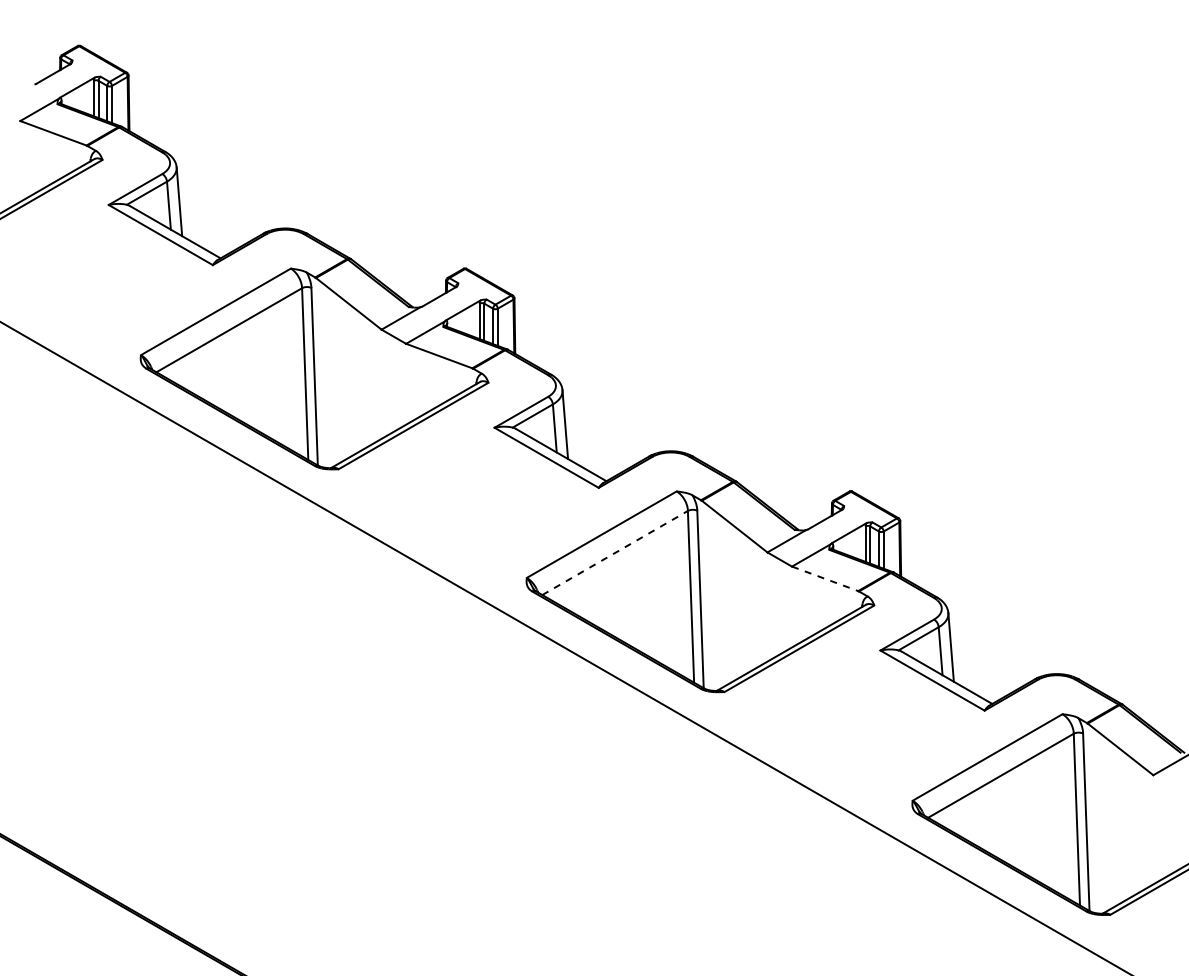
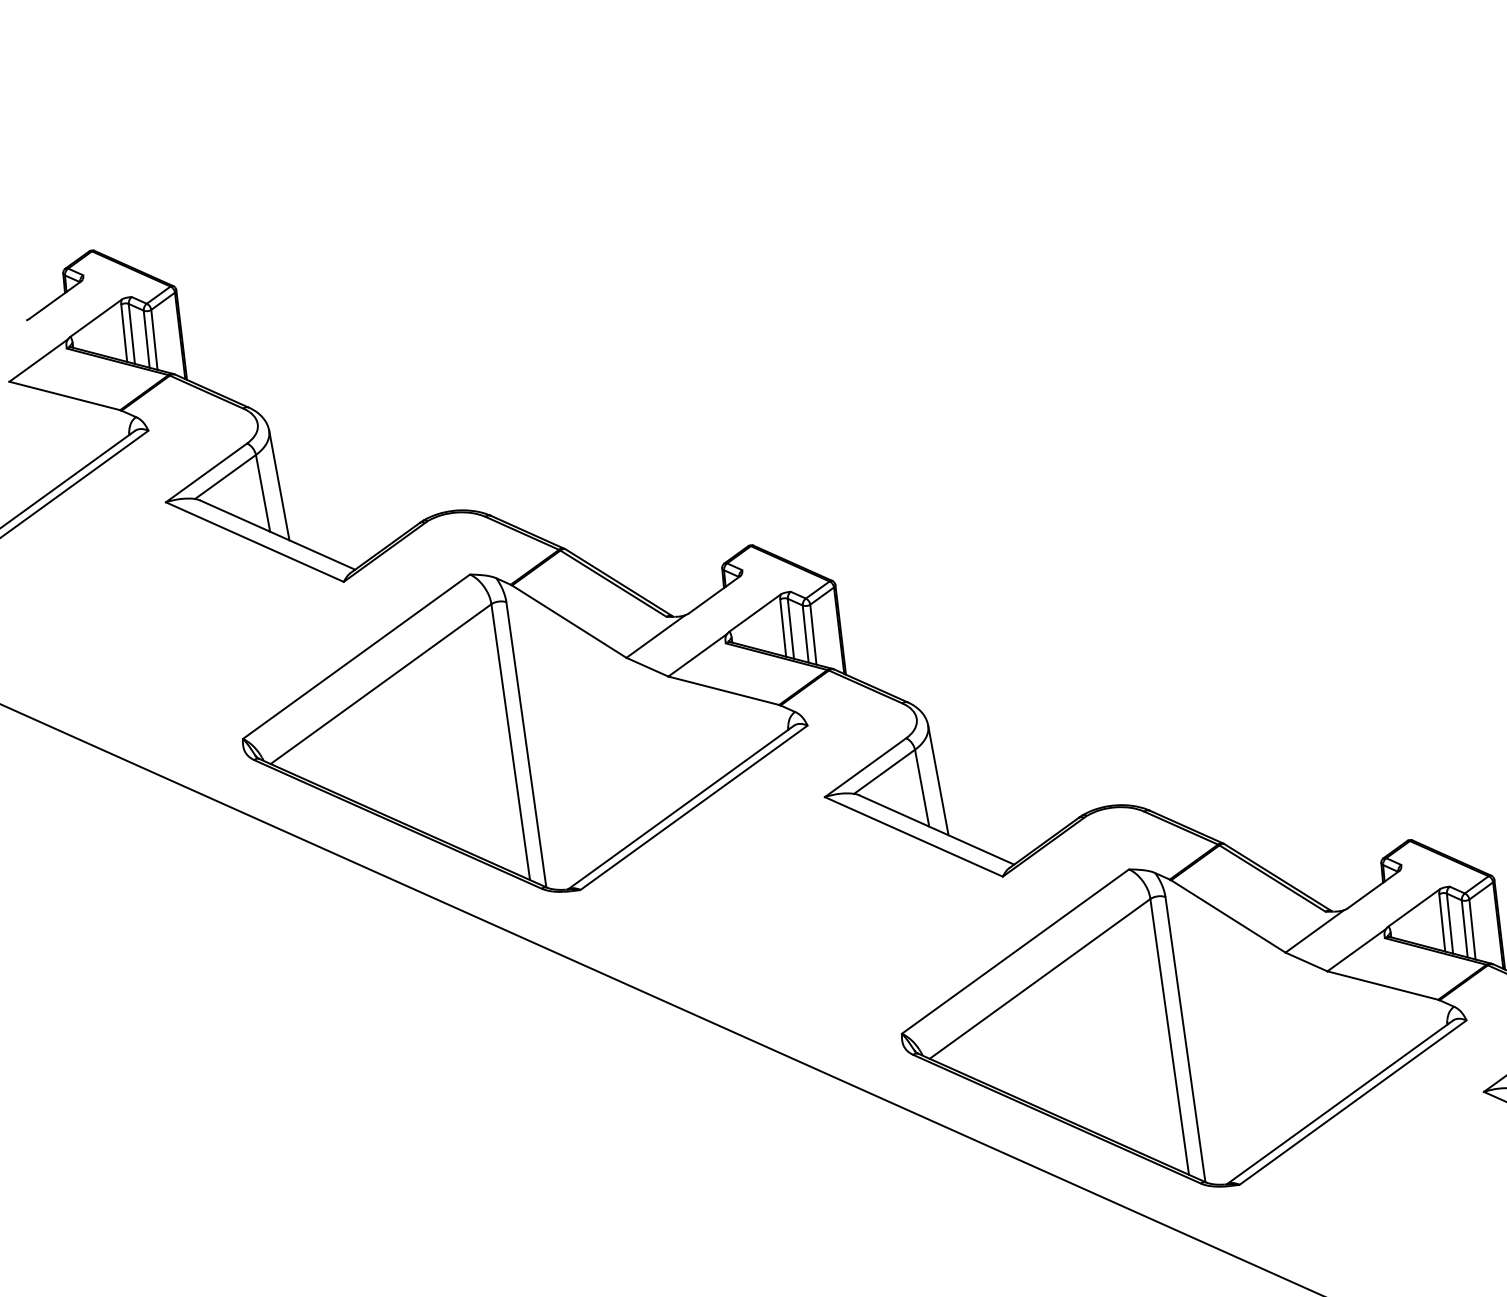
line: (615, 552) -> (1040, 978), dashed -> solid
line: (825, 579) -> (1383, 986), dashed -> solid

